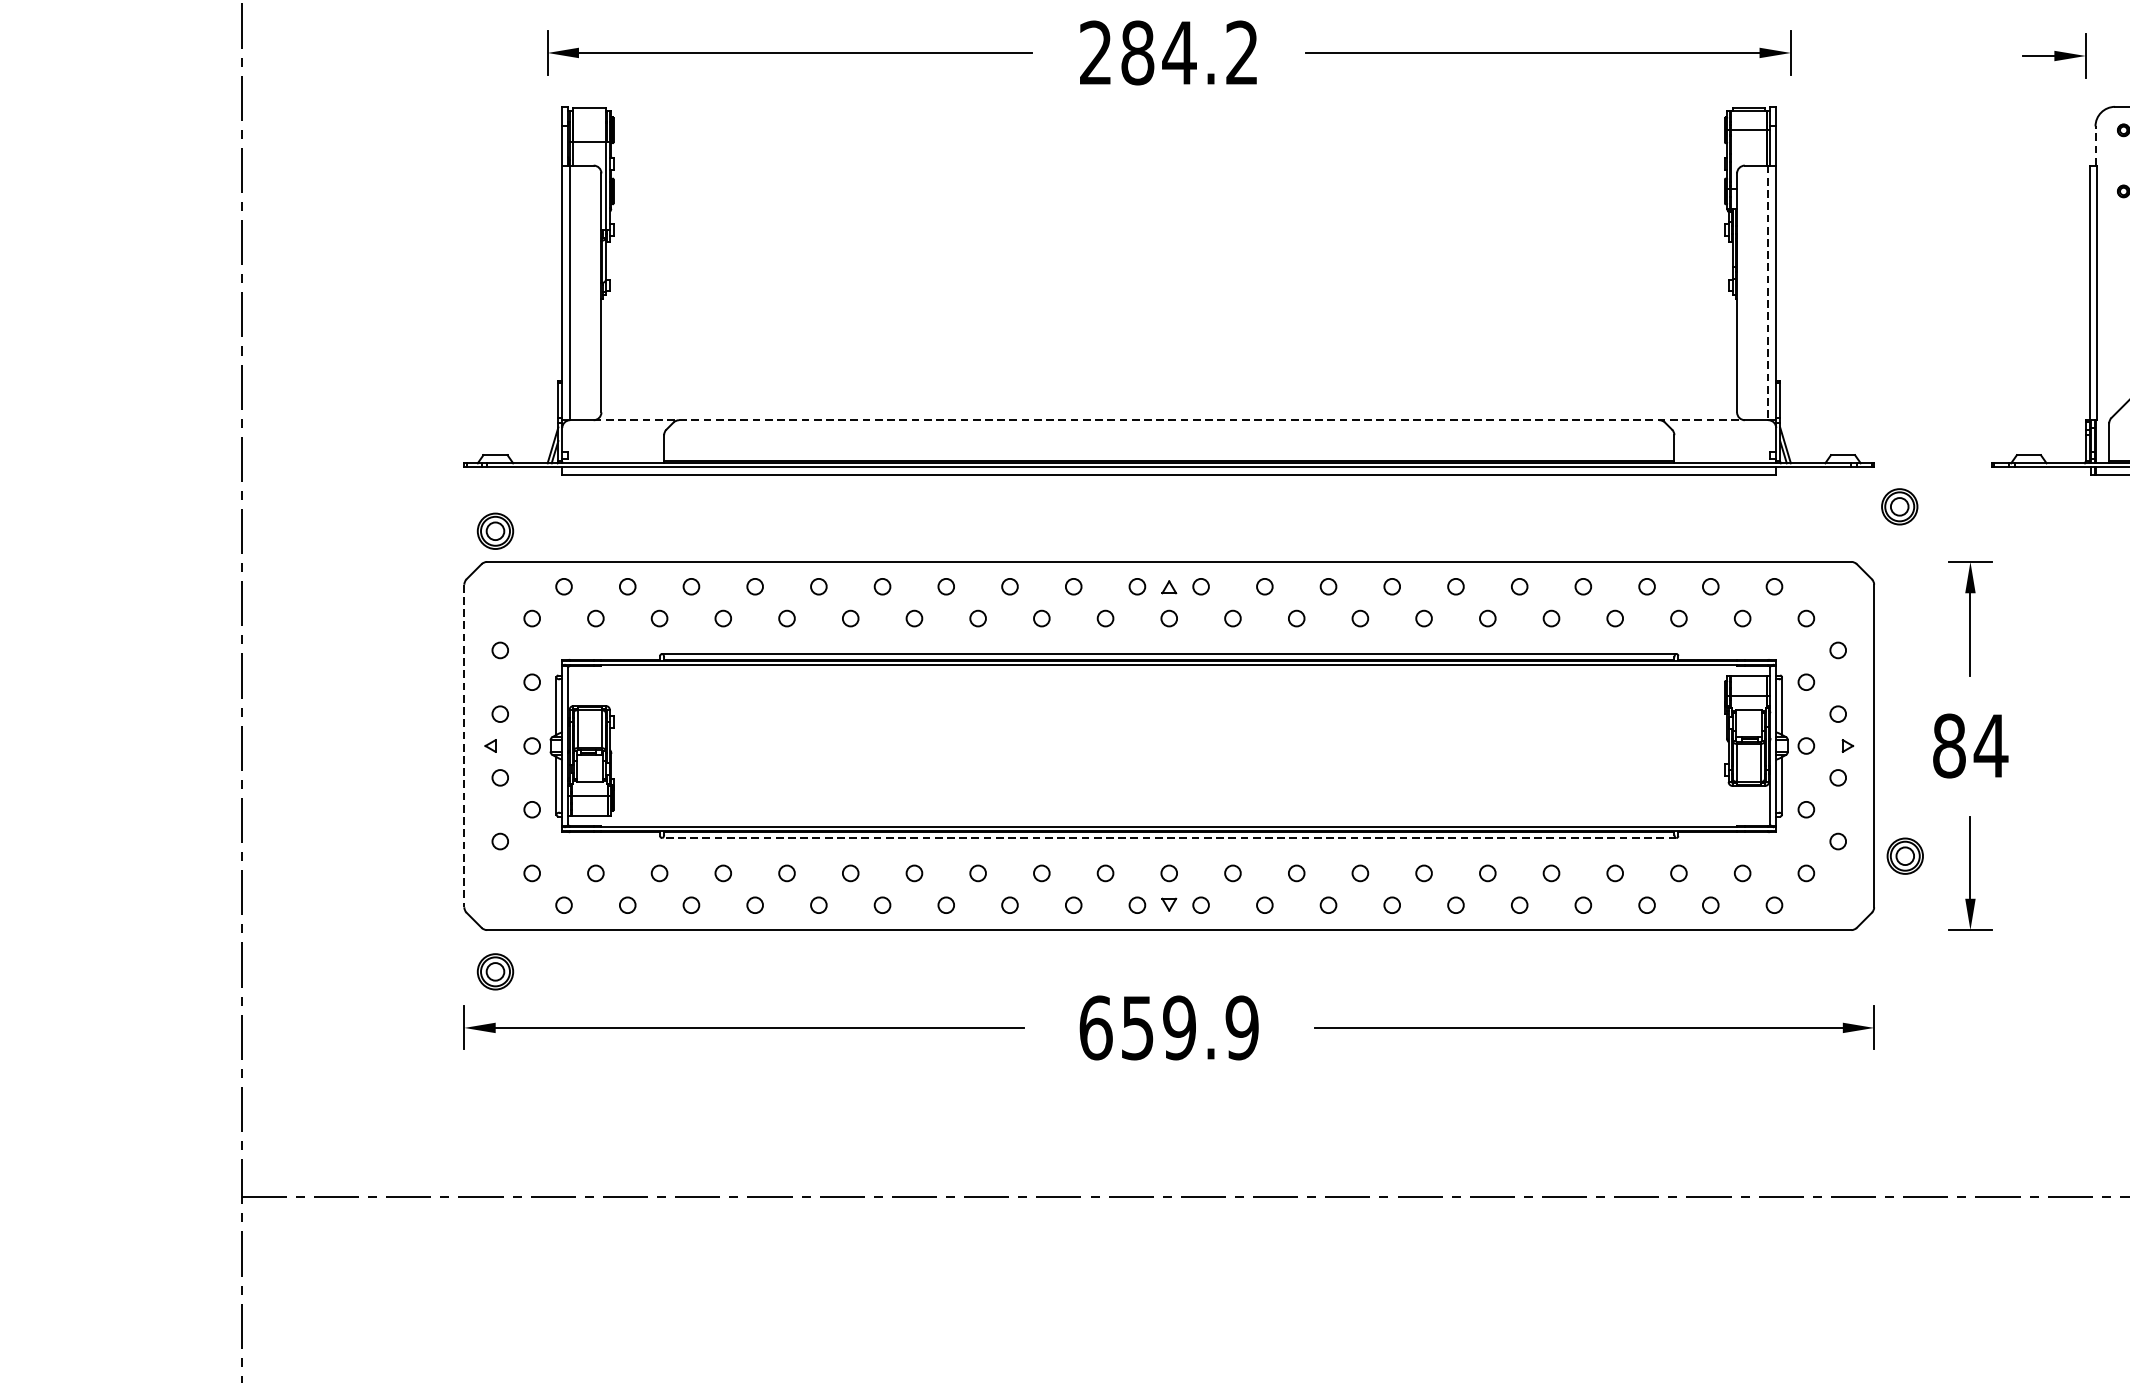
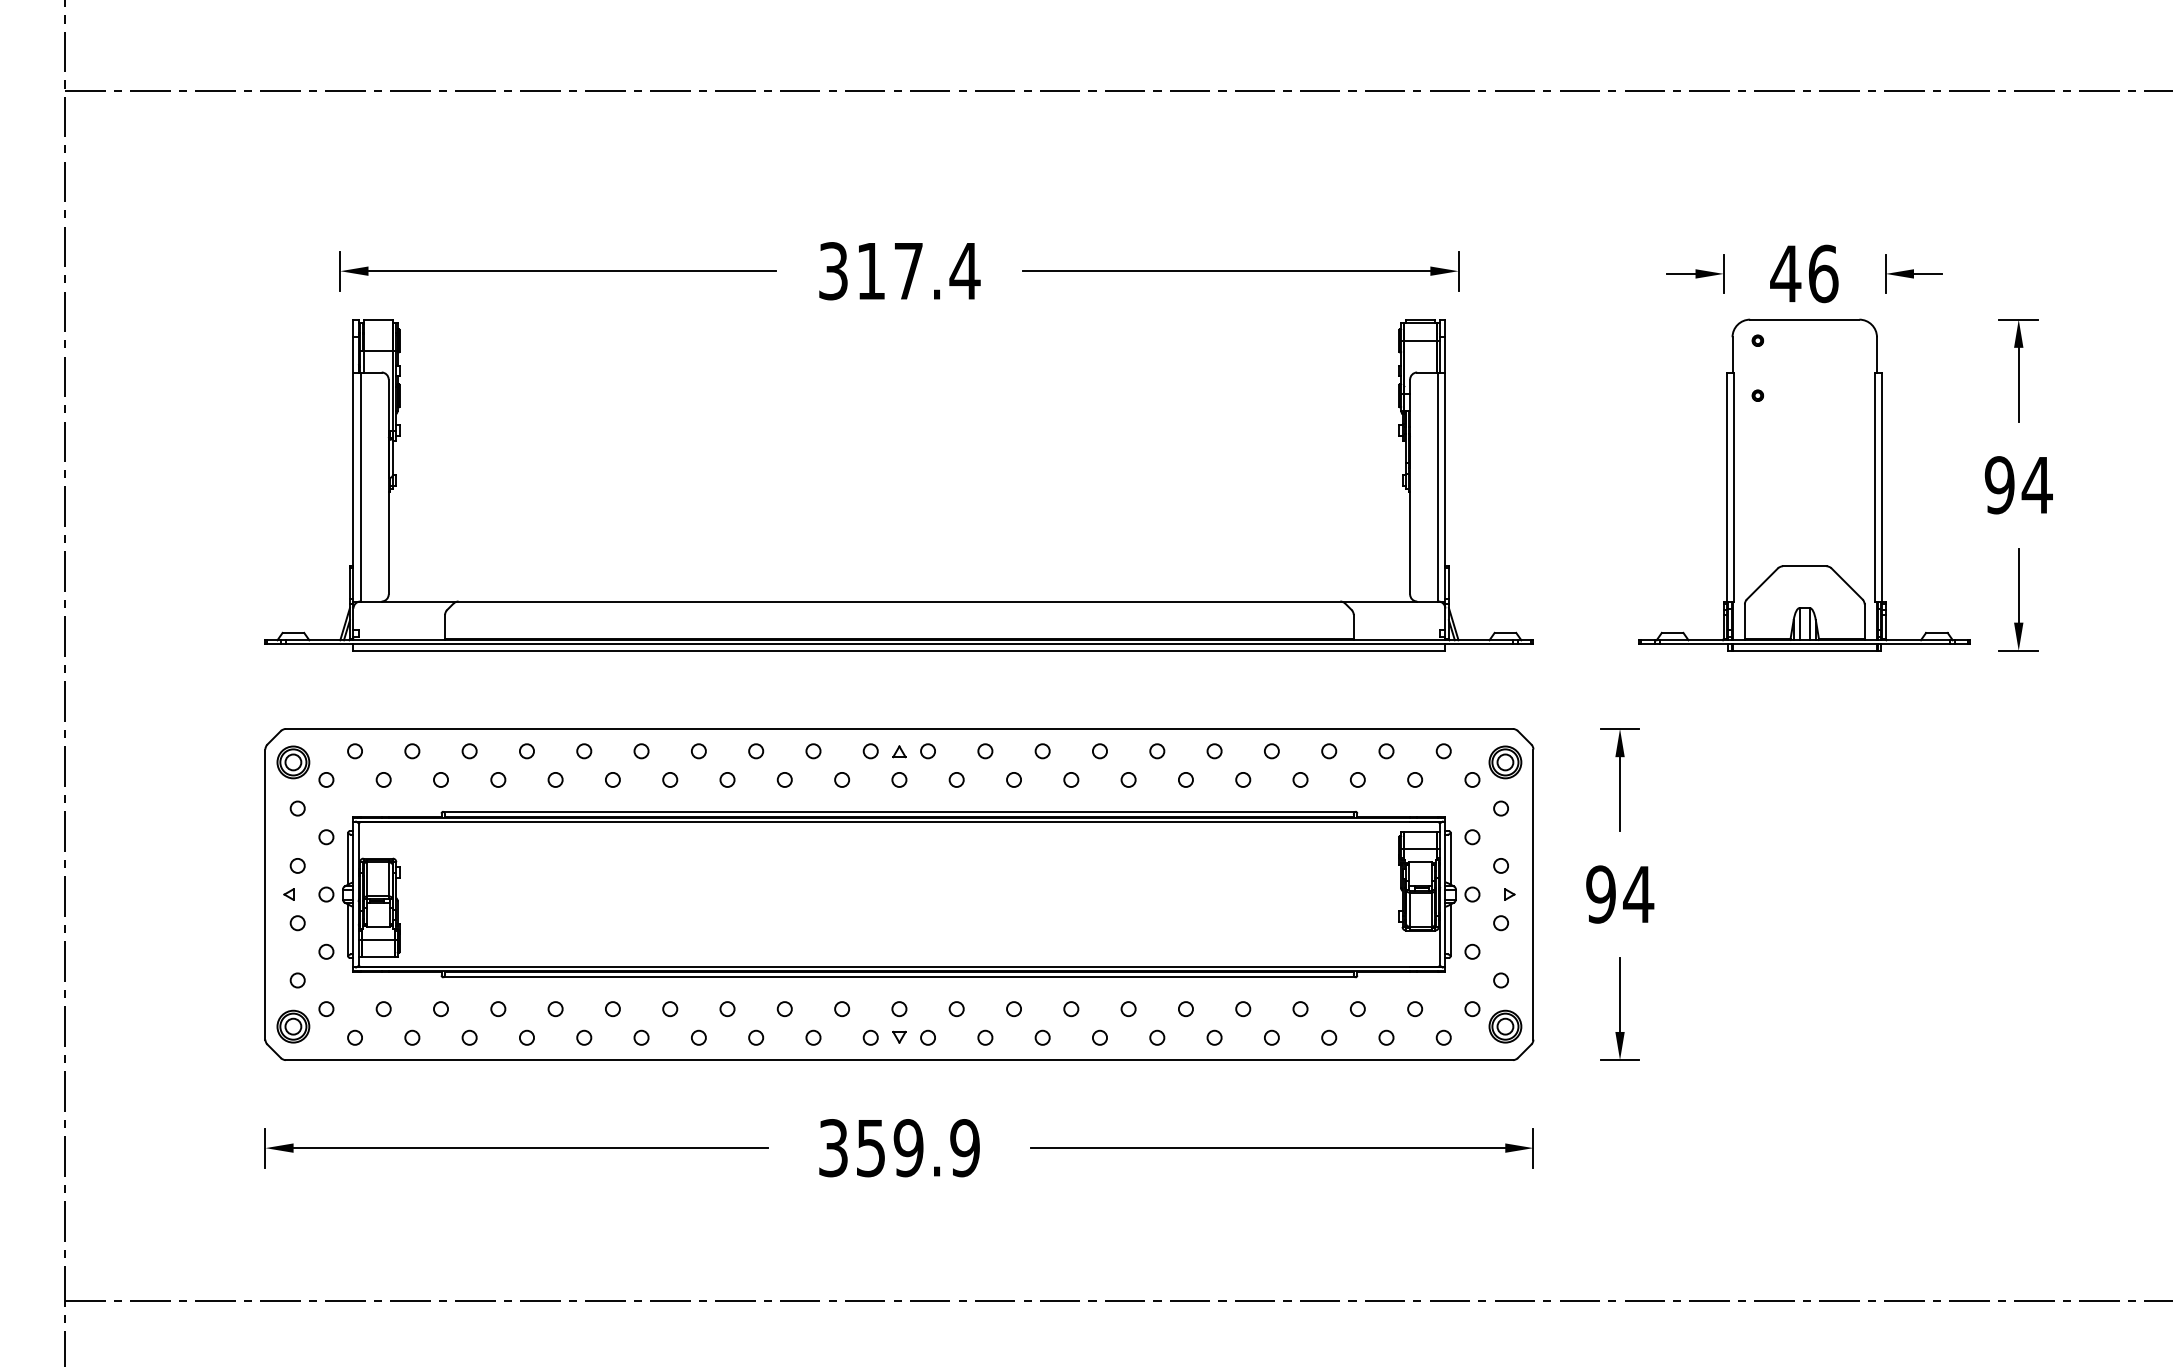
text: (1169, 53) -> (899, 271), 284.2 -> 317.4
line: (2095, 145) -> (1732, 354), dashed -> solid
line: (1768, 293) -> (1438, 487), dashed -> solid
line: (1169, 420) -> (899, 601), dashed -> solid
part: (1899, 506) -> (1505, 762), moved
part: (495, 531) -> (293, 762), moved
text: (1948, 745) -> (1600, 894), 84 -> 94
line: (464, 747) -> (265, 895), dashed -> solid
line: (1168, 838) -> (898, 977), dashed -> solid
part: (1905, 856) -> (1505, 1026), moved
part: (495, 971) -> (293, 1026), moved
text: (1095, 1028) -> (833, 1148), 659.9 -> 359.9

